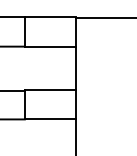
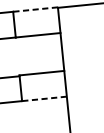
line: (50, 17) -> (35, 9), solid -> dashed
line: (50, 119) -> (44, 98), solid -> dashed

